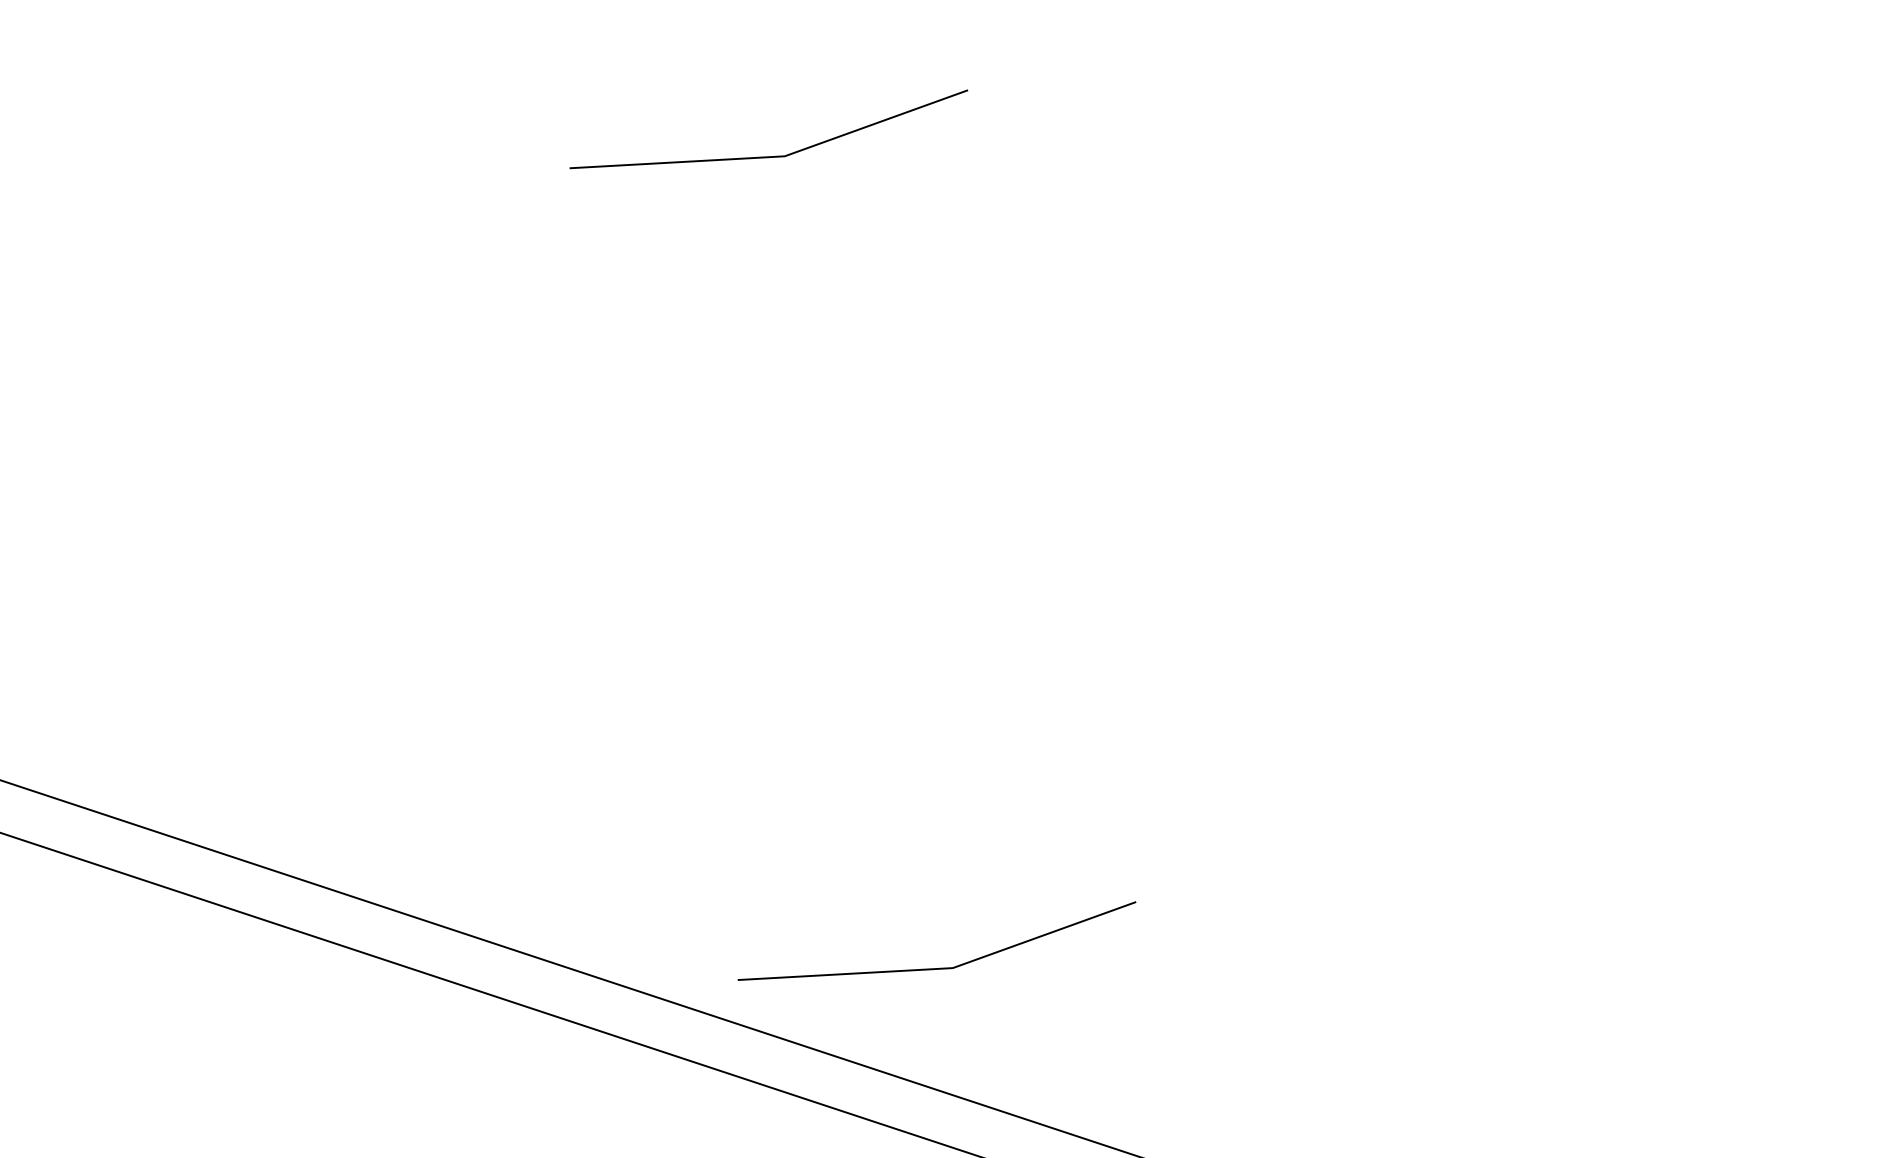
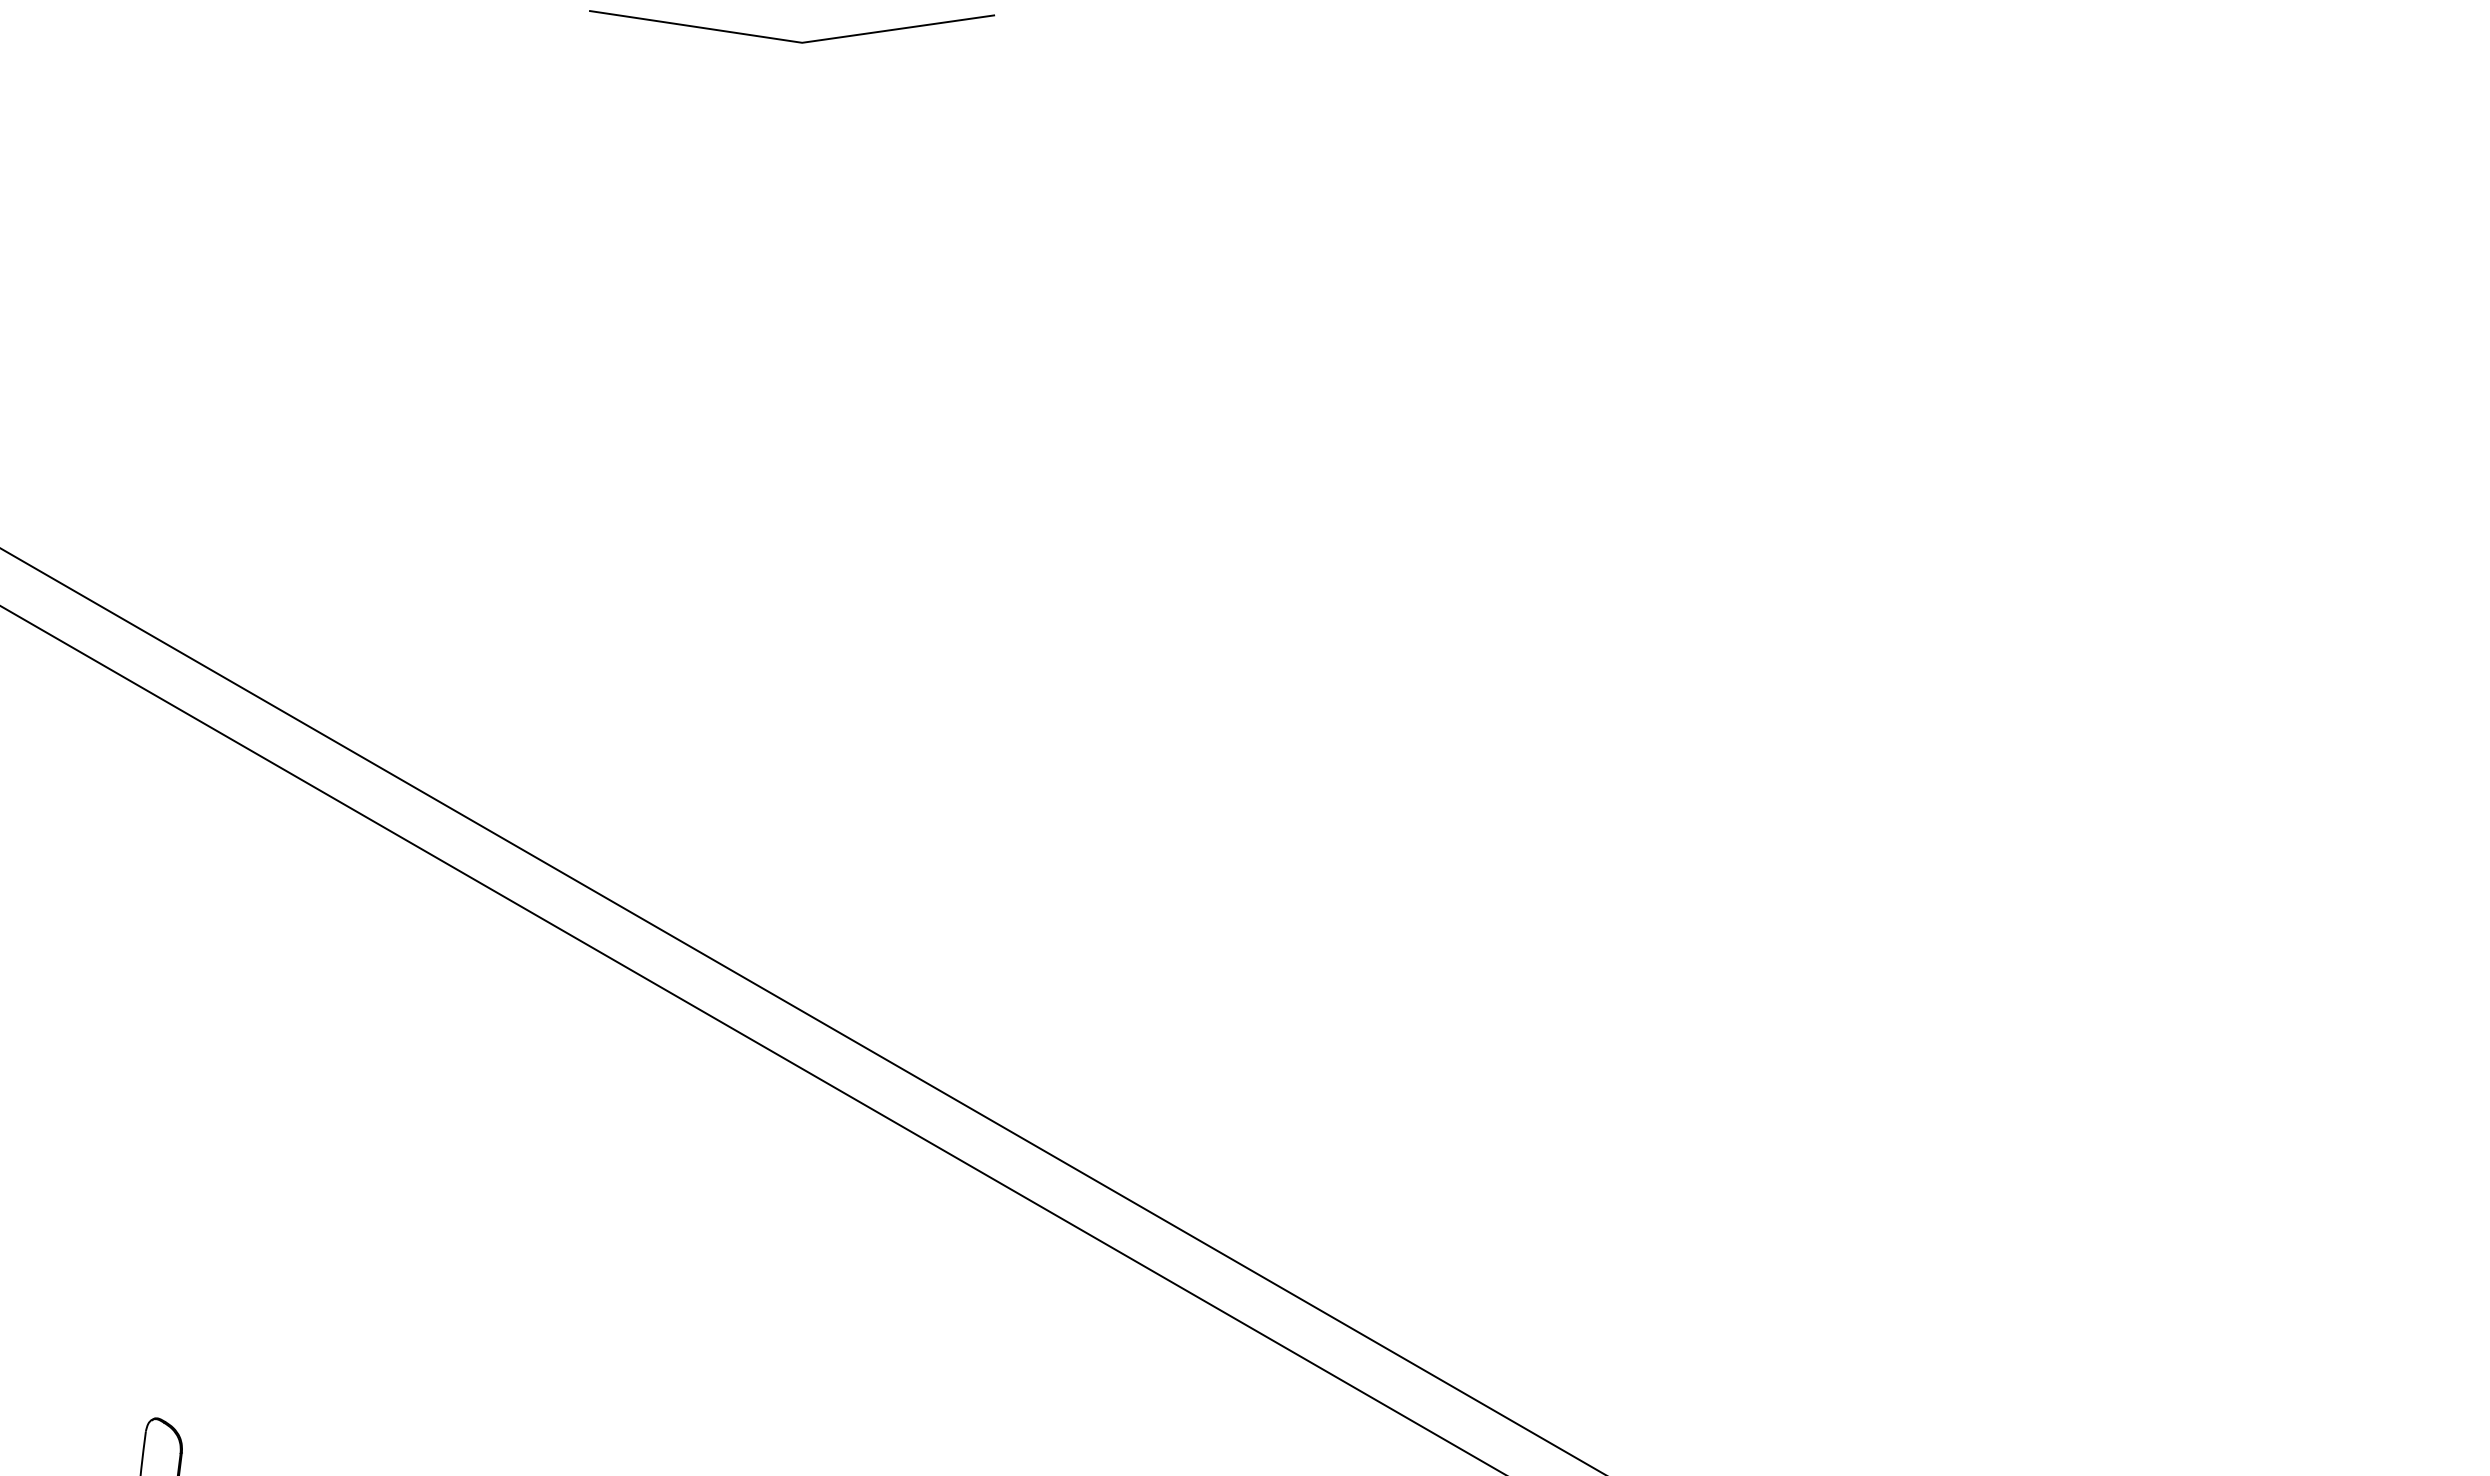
line: (938, 967) -> (788, 868), removed

